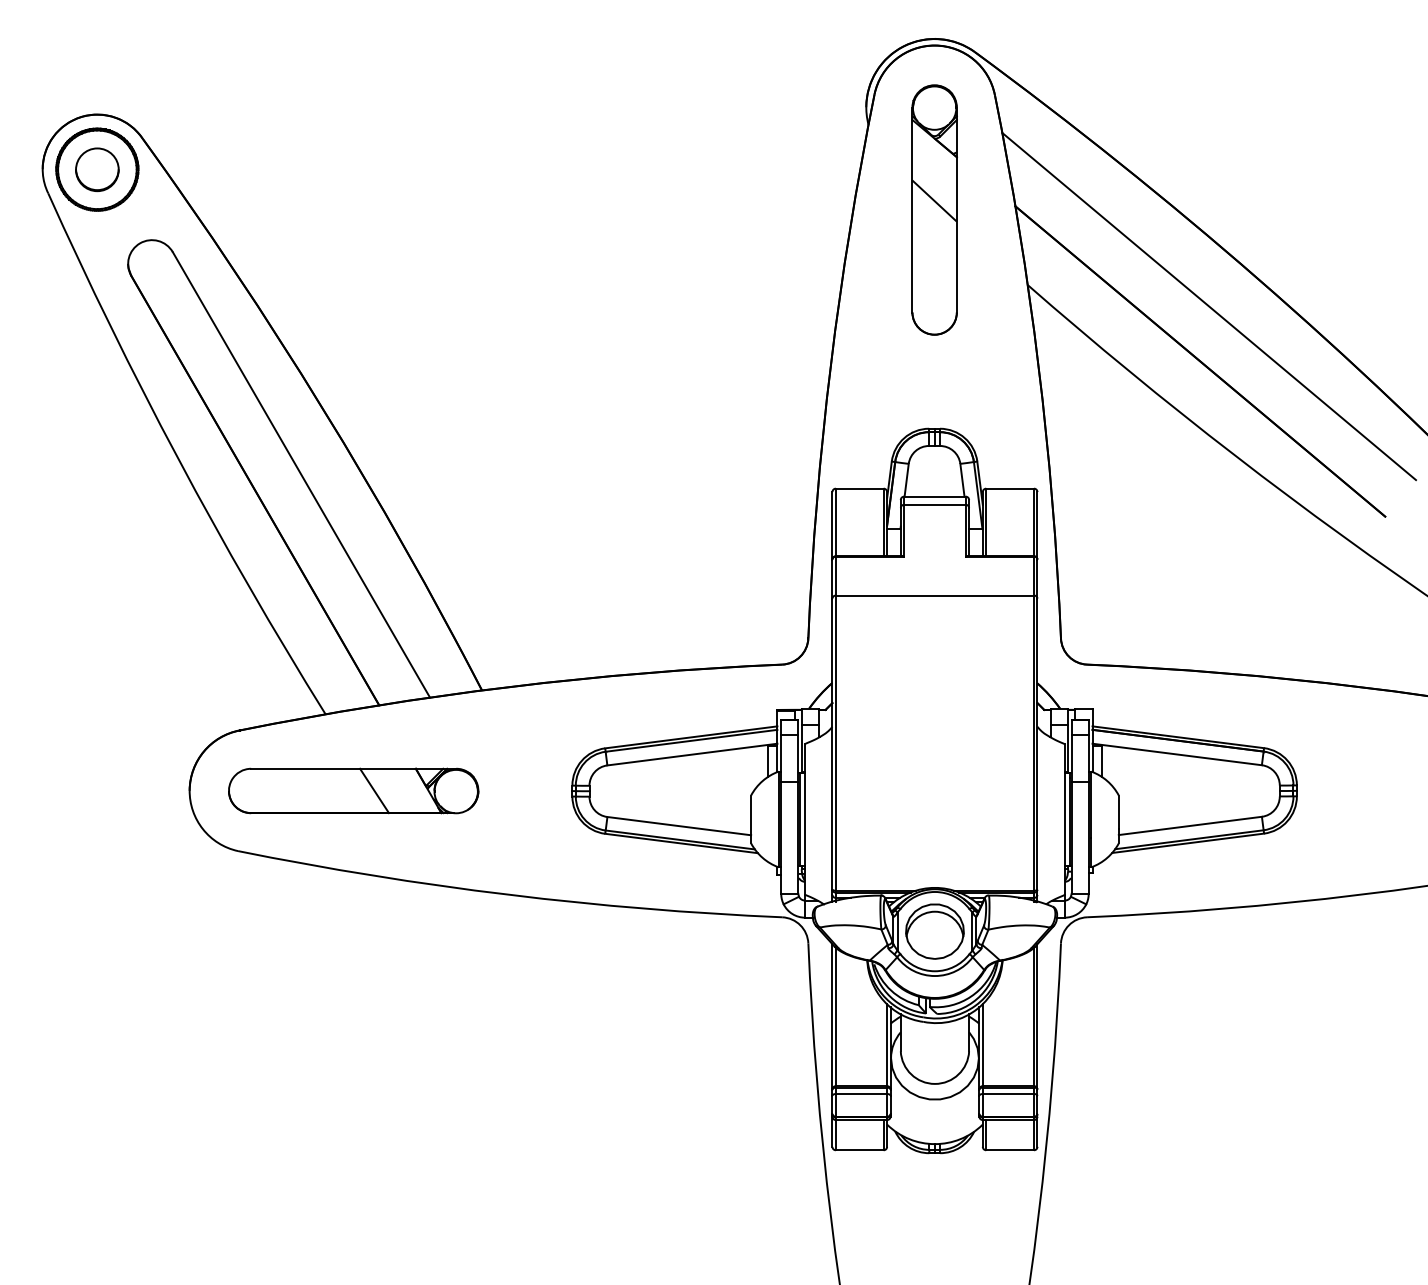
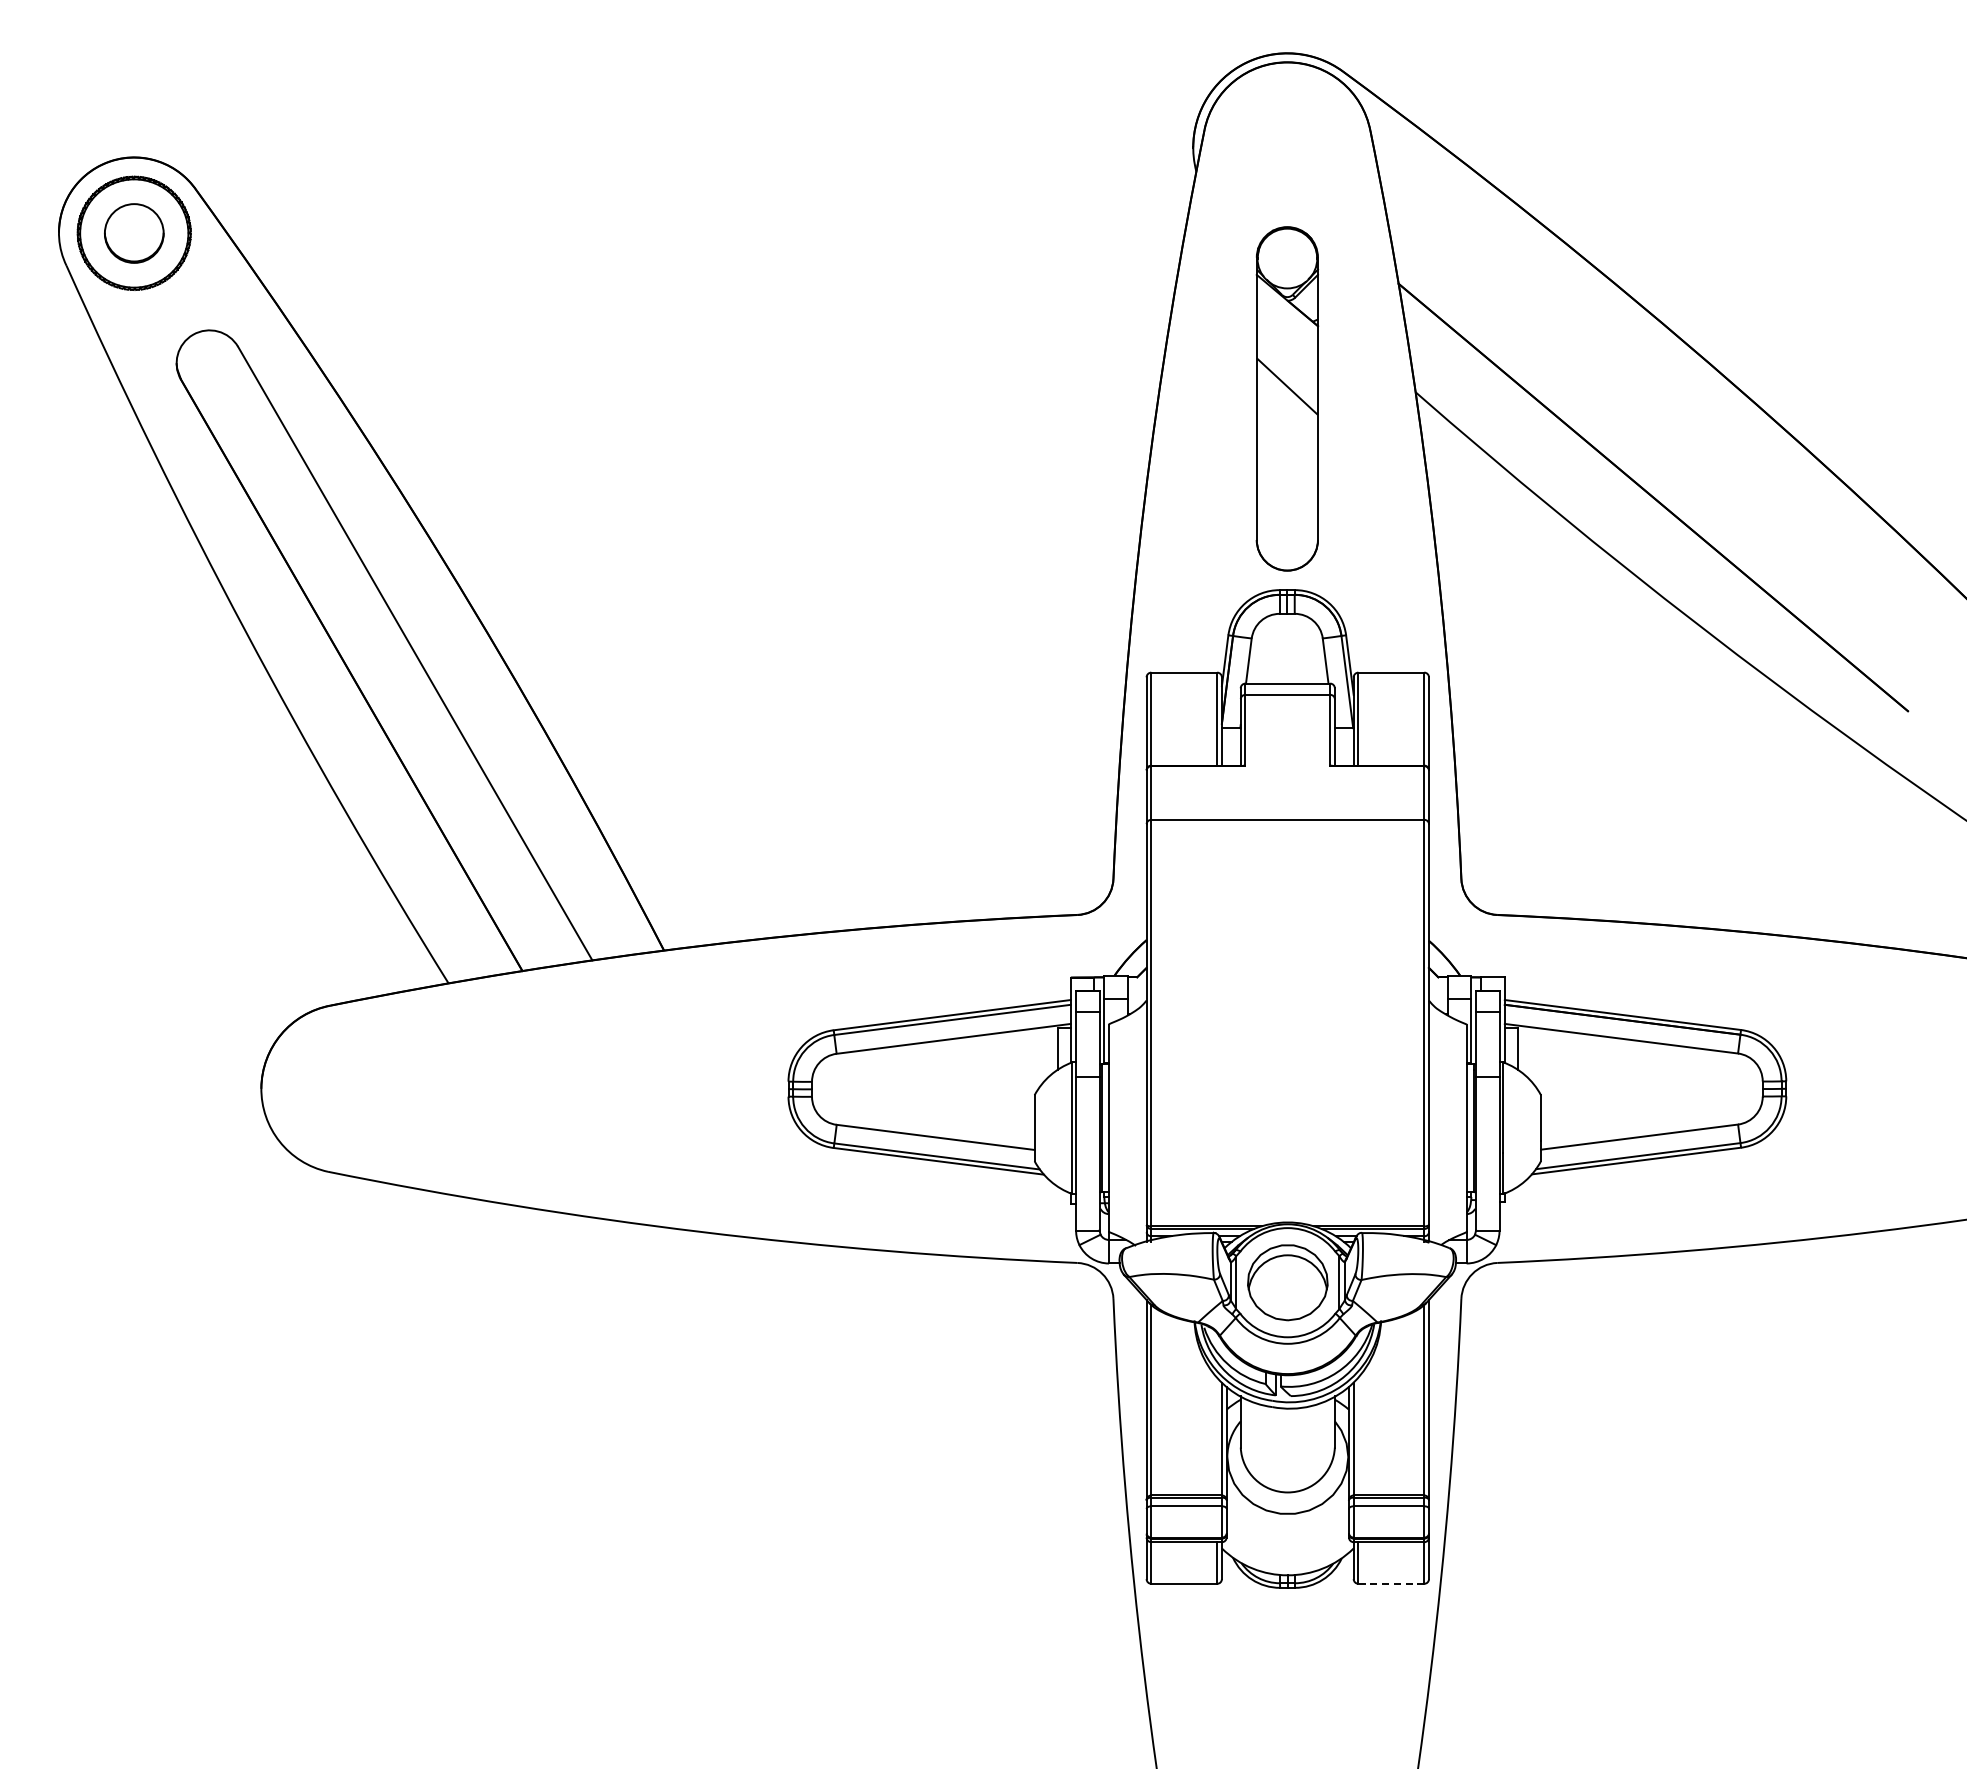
part: (934, 209) -> (1287, 398), moved
line: (1209, 306) -> (1665, 421), removed
part: (353, 790) -> (486, 1088), removed
line: (1010, 1150) -> (1391, 1583), solid -> dashed

